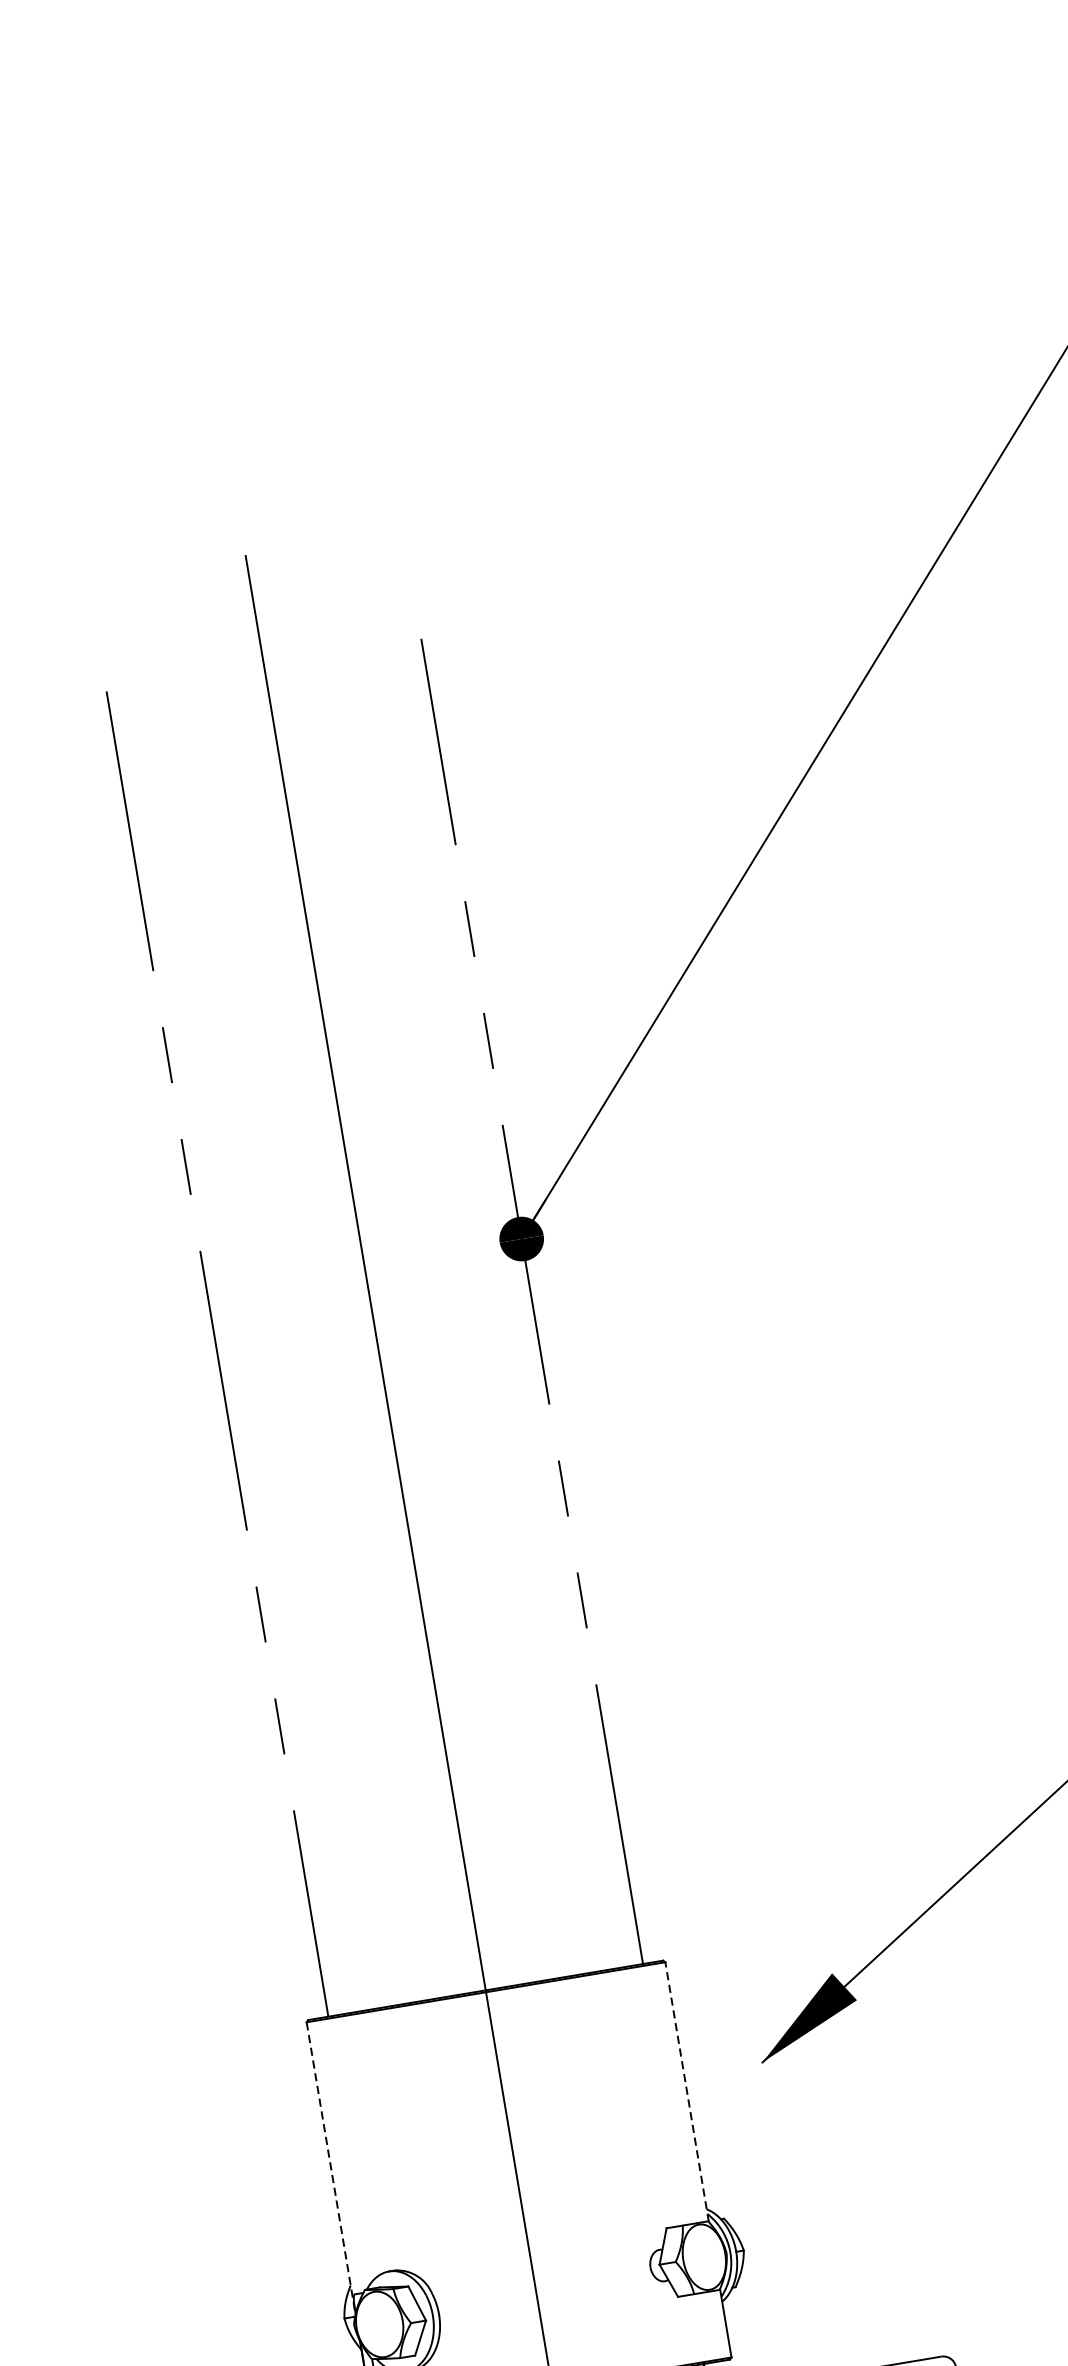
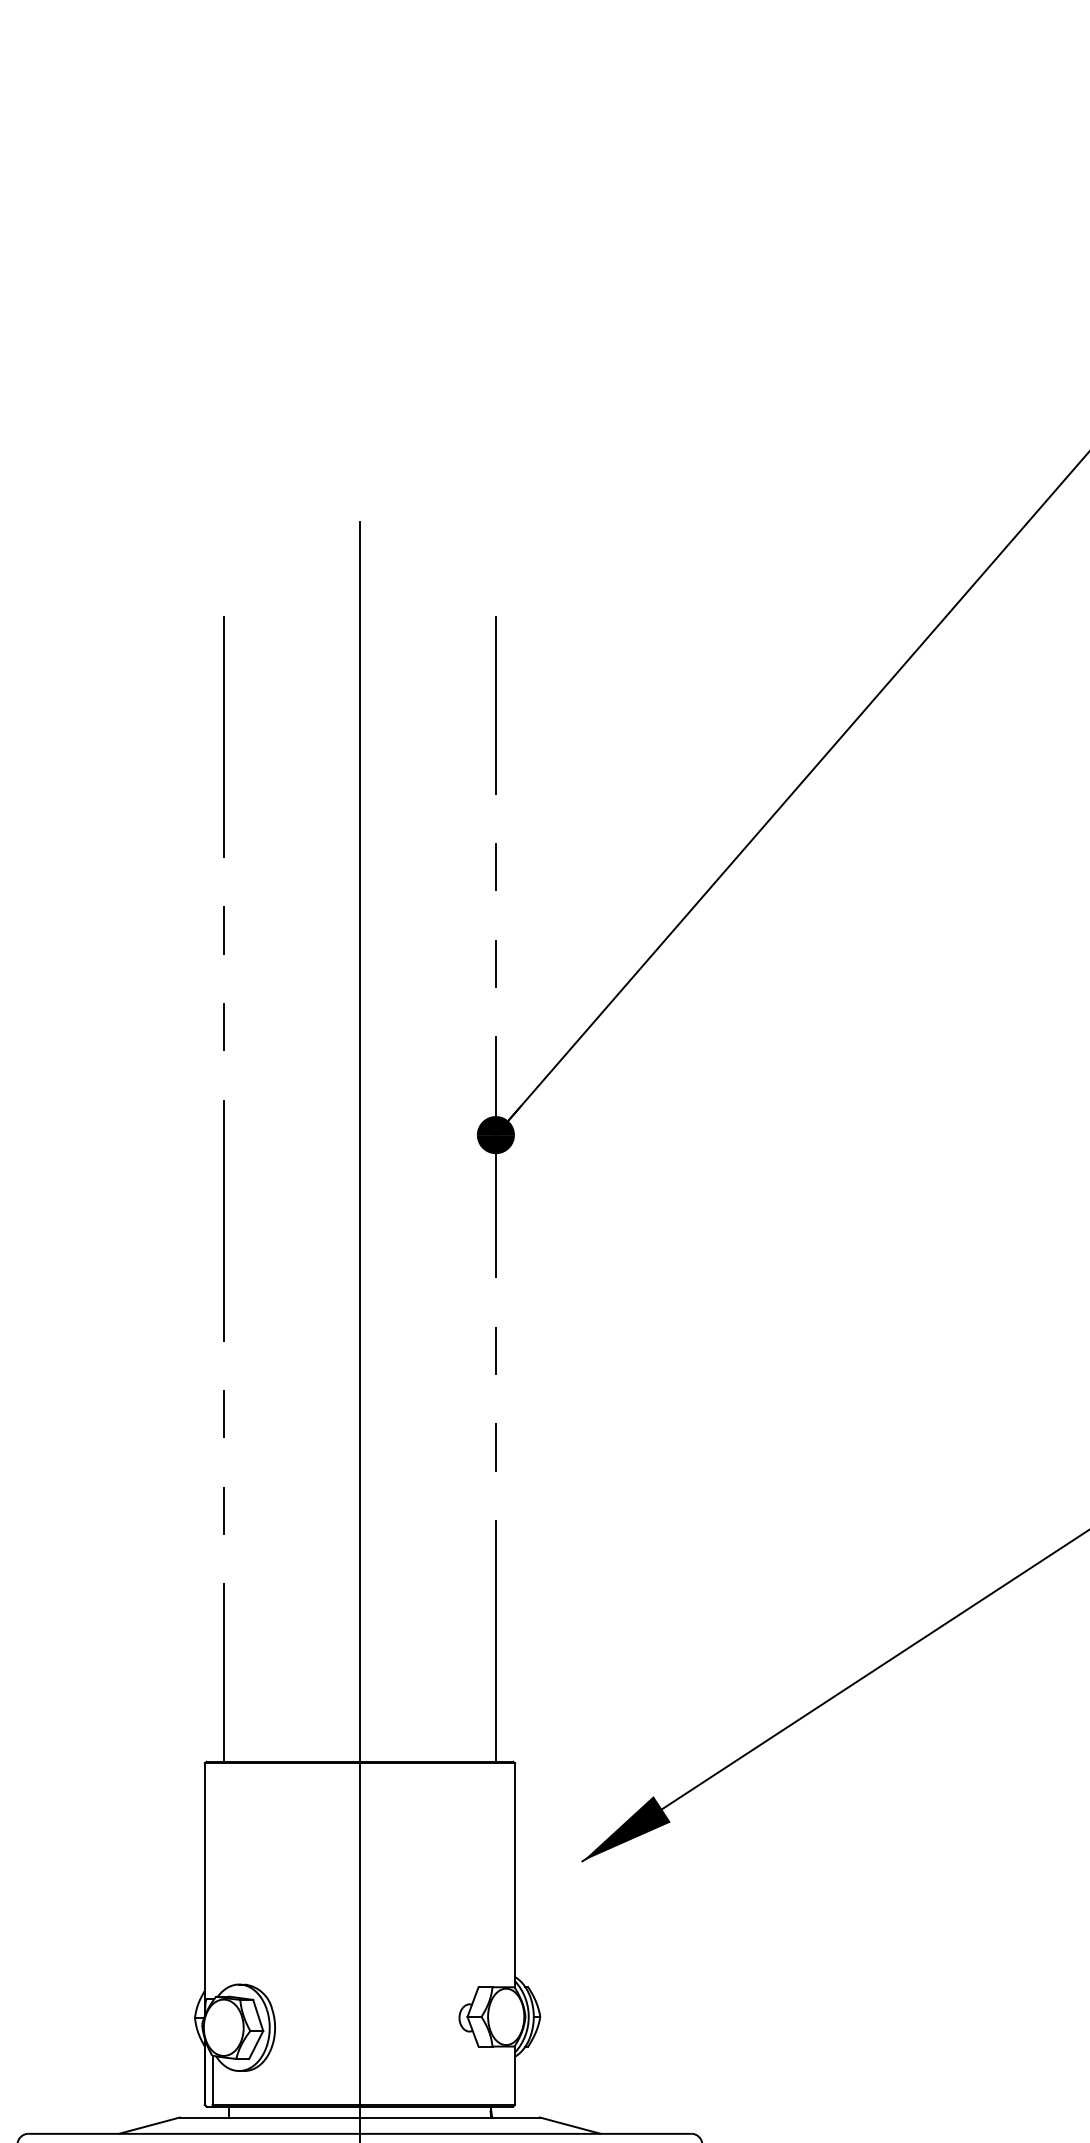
line: (686, 2092) -> (514, 1875), dashed -> solid
line: (330, 2169) -> (204, 1890), dashed -> solid

